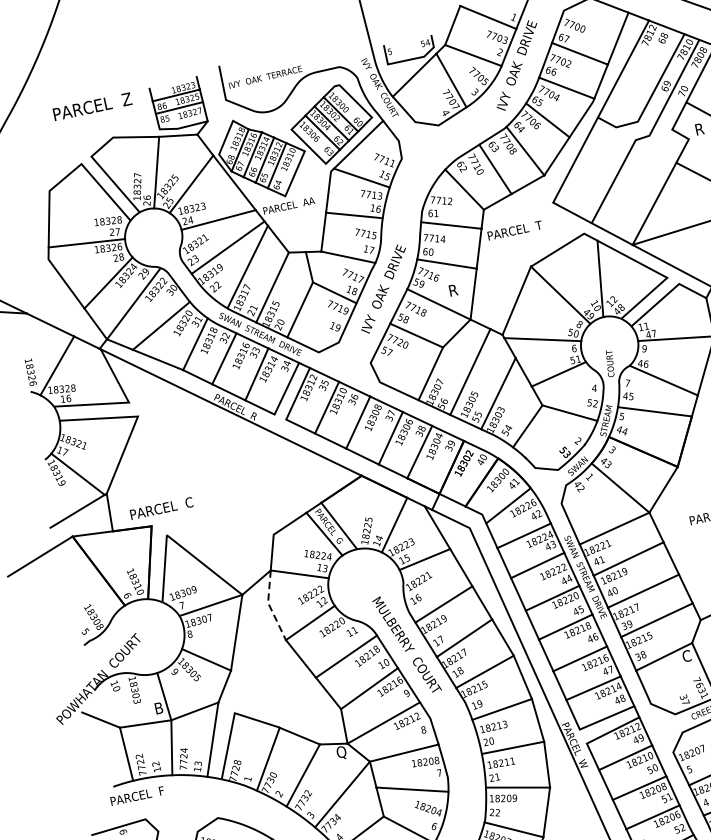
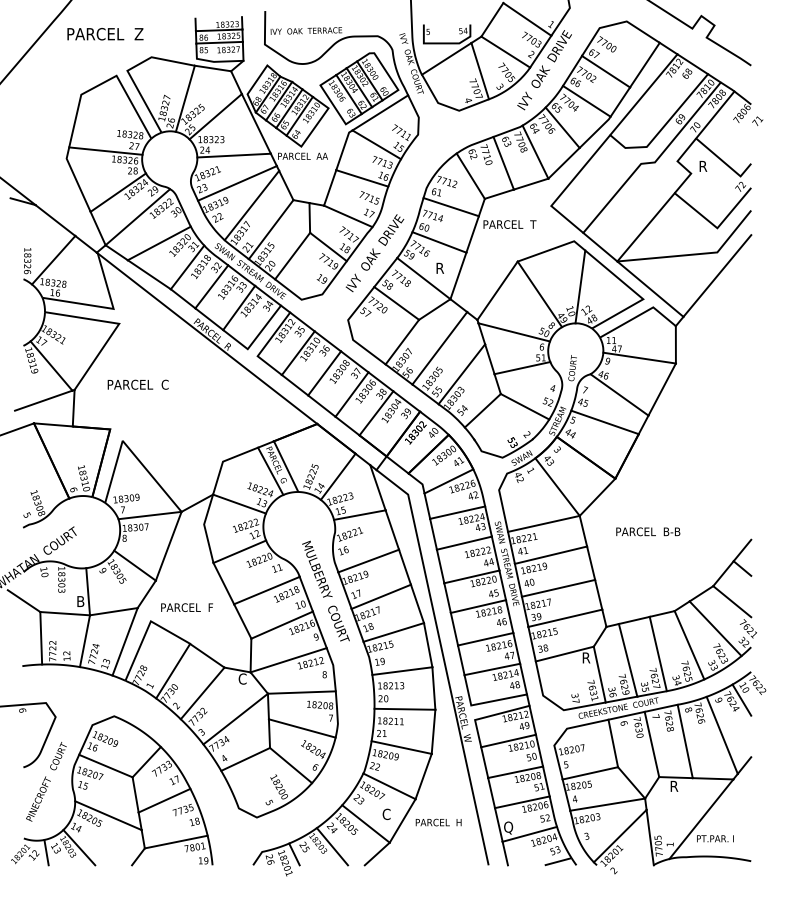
text: (92, 107) -> (105, 34), moved
text: (160, 508) -> (137, 384), moved
line: (270, 606) -> (205, 528), dashed -> solid
text: (687, 655) -> (586, 657), C -> R
text: (343, 752) -> (245, 679), Q -> C
text: (136, 796) -> (186, 607), moved

